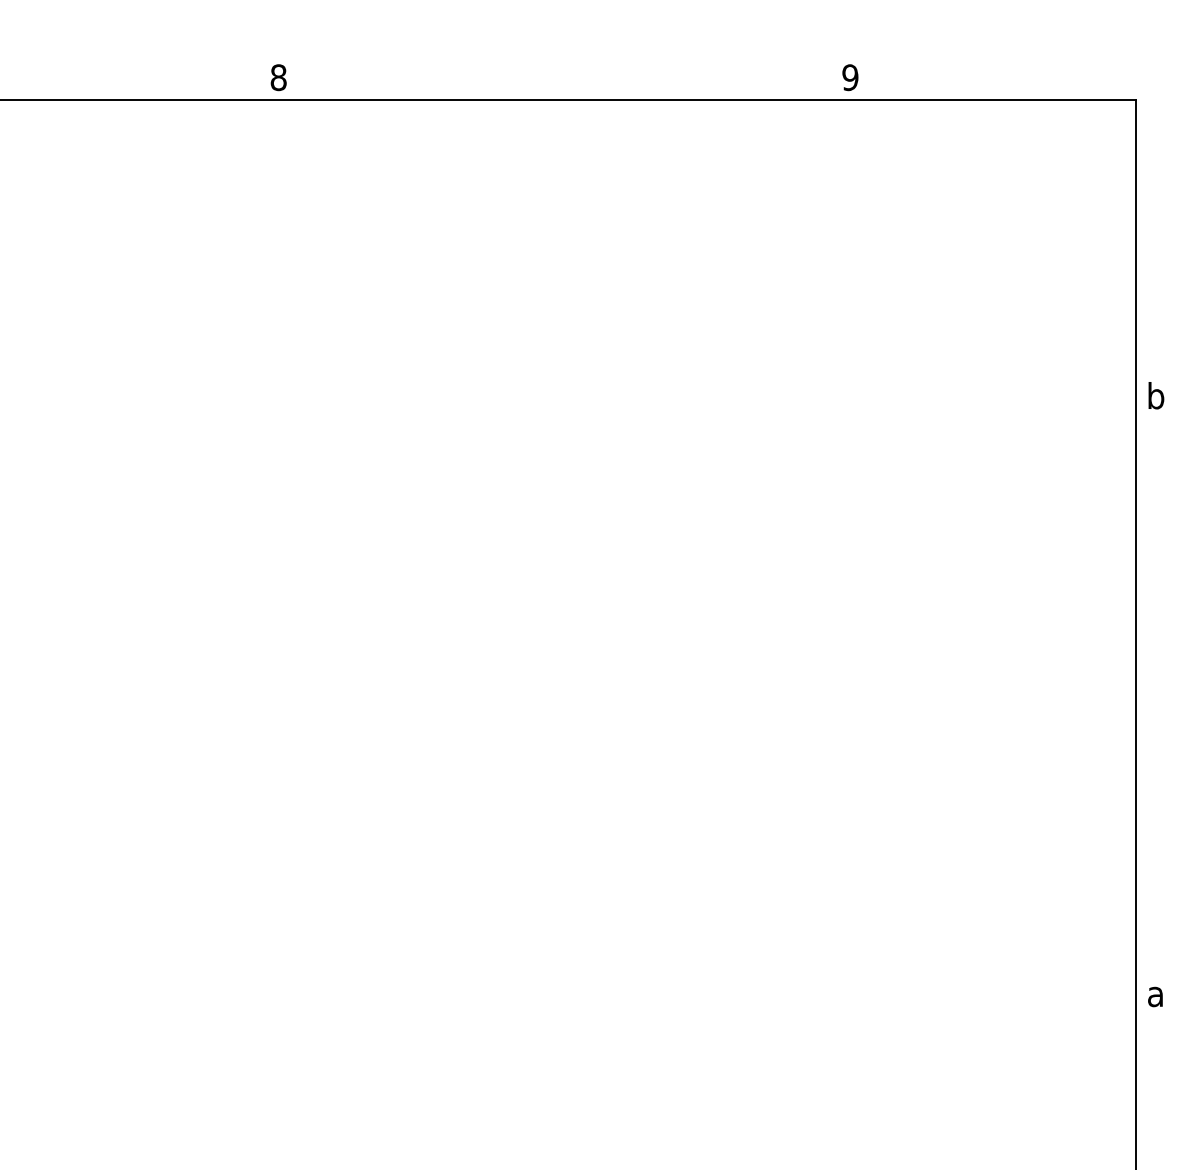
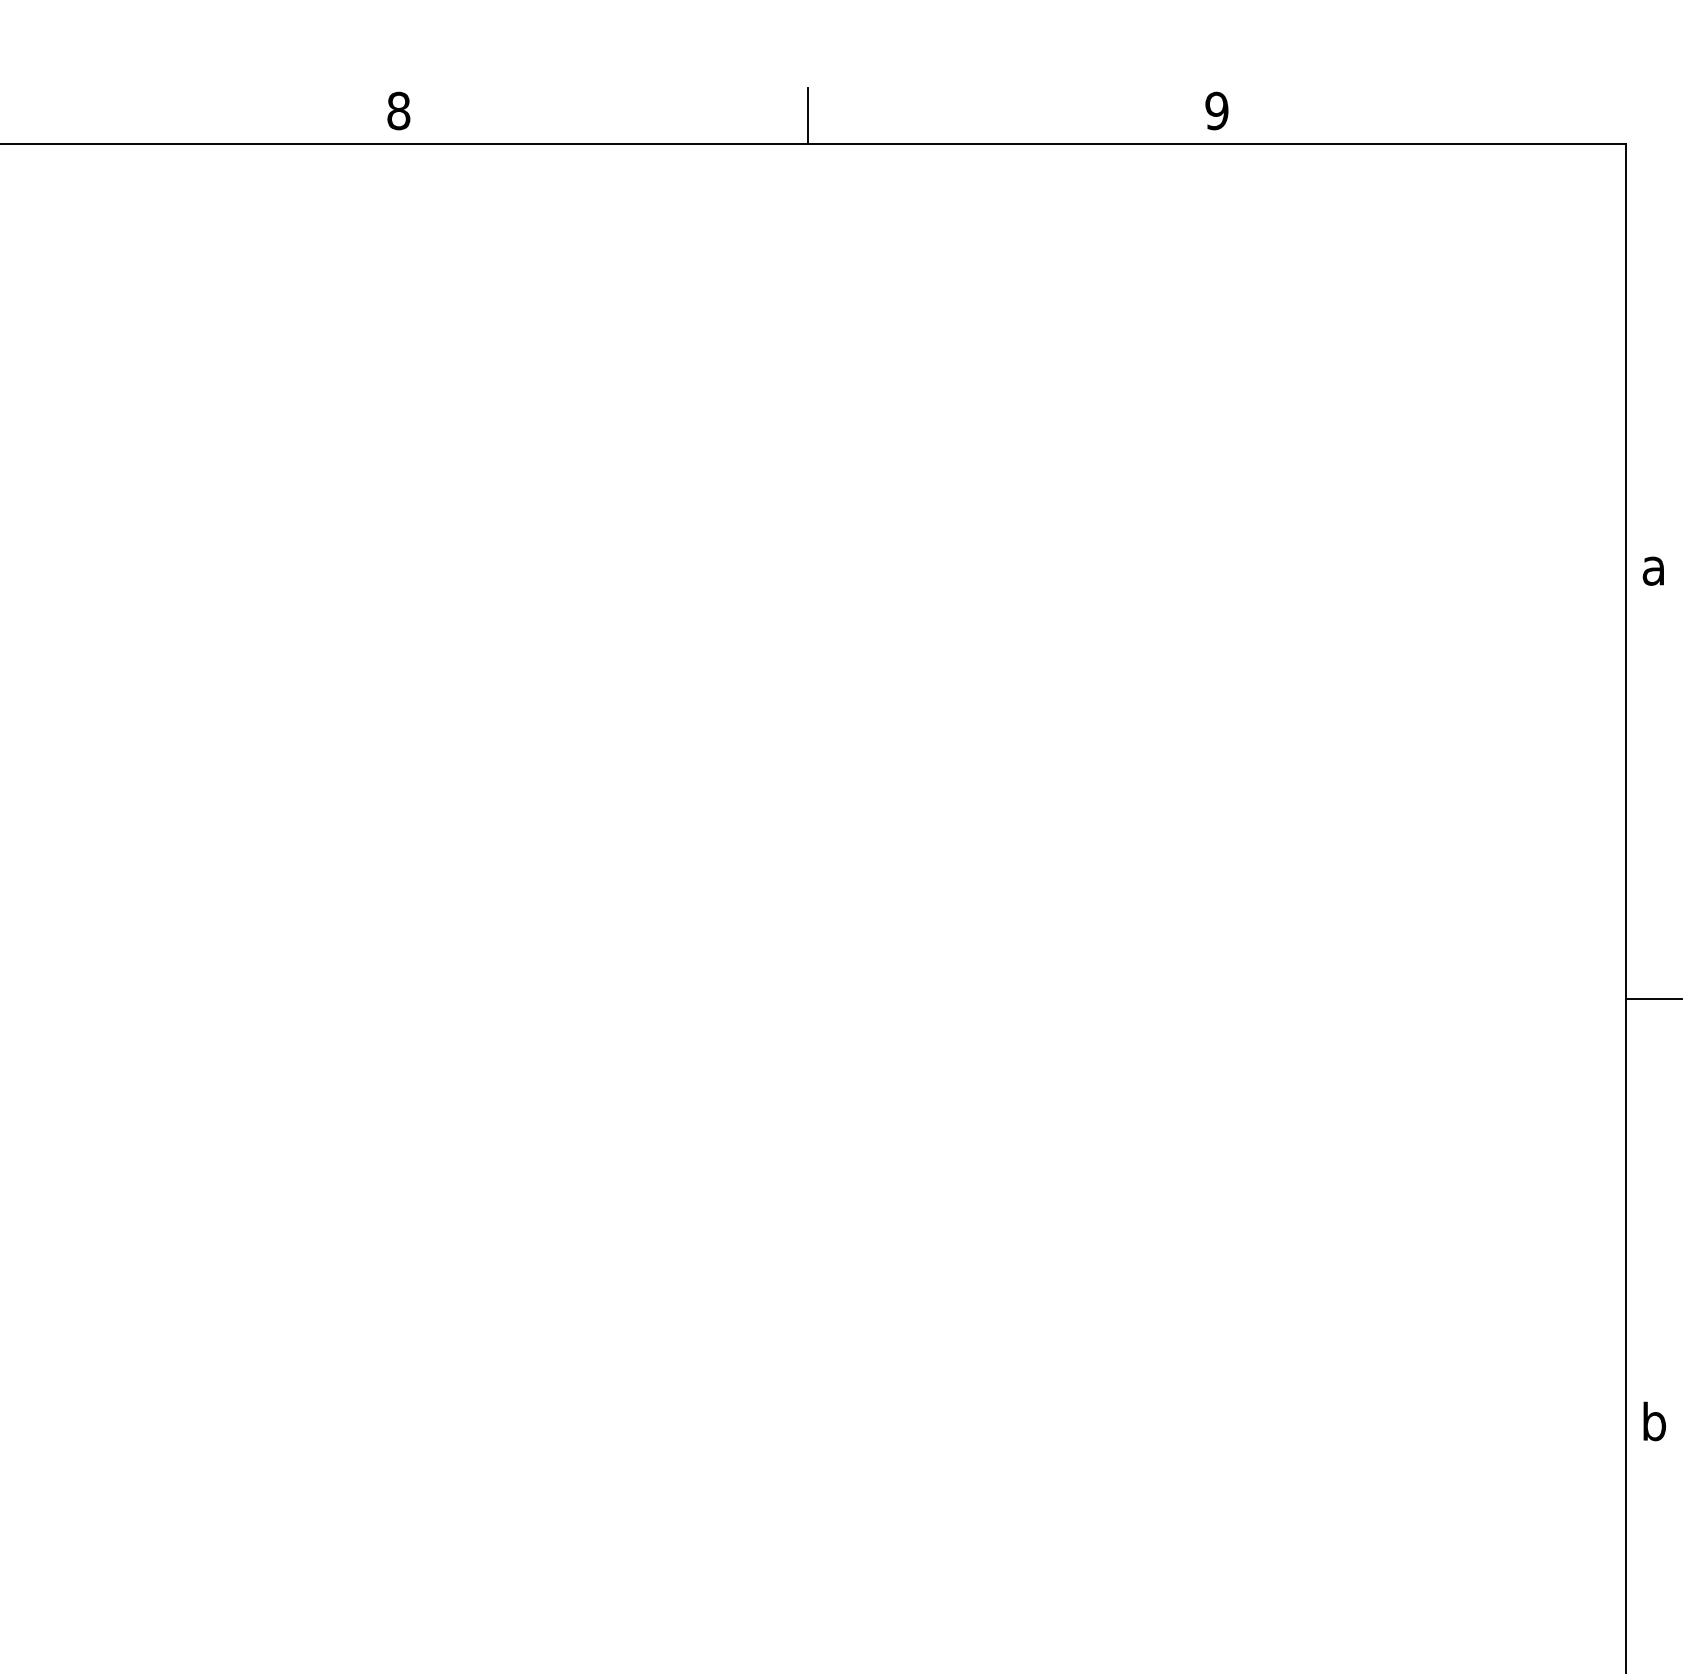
line: (564, 80) -> (807, 115), added
text: (1156, 395) -> (1654, 565), b -> a
line: (1155, 698) -> (1653, 999), added
text: (1156, 993) -> (1654, 1421), a -> b

